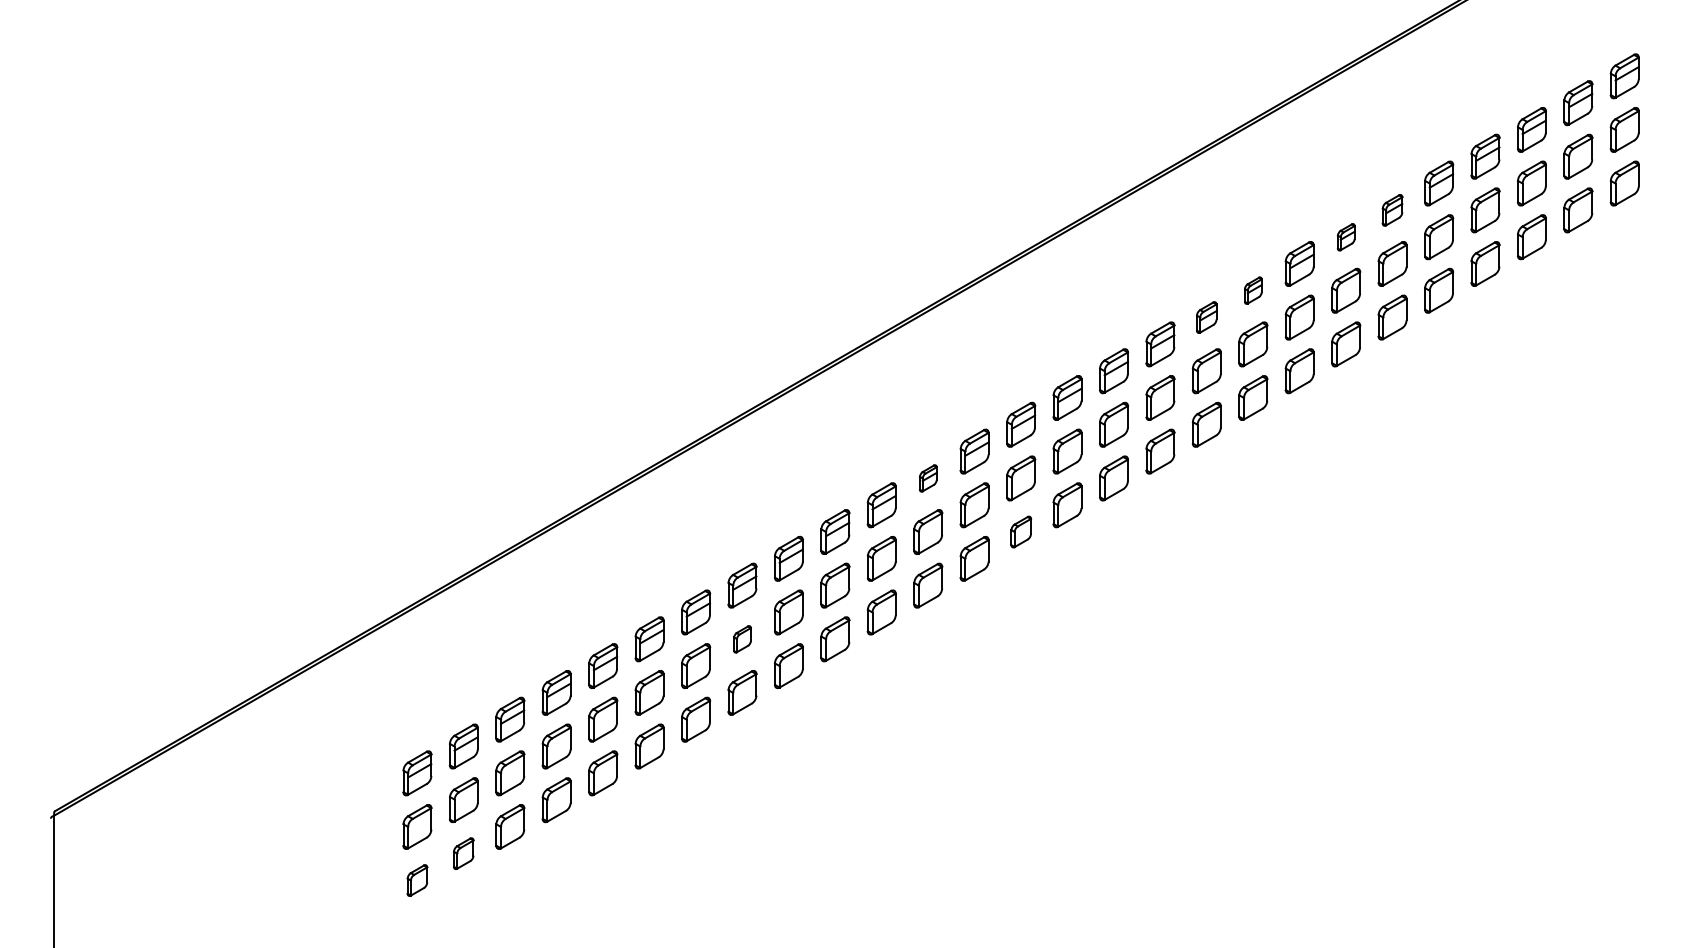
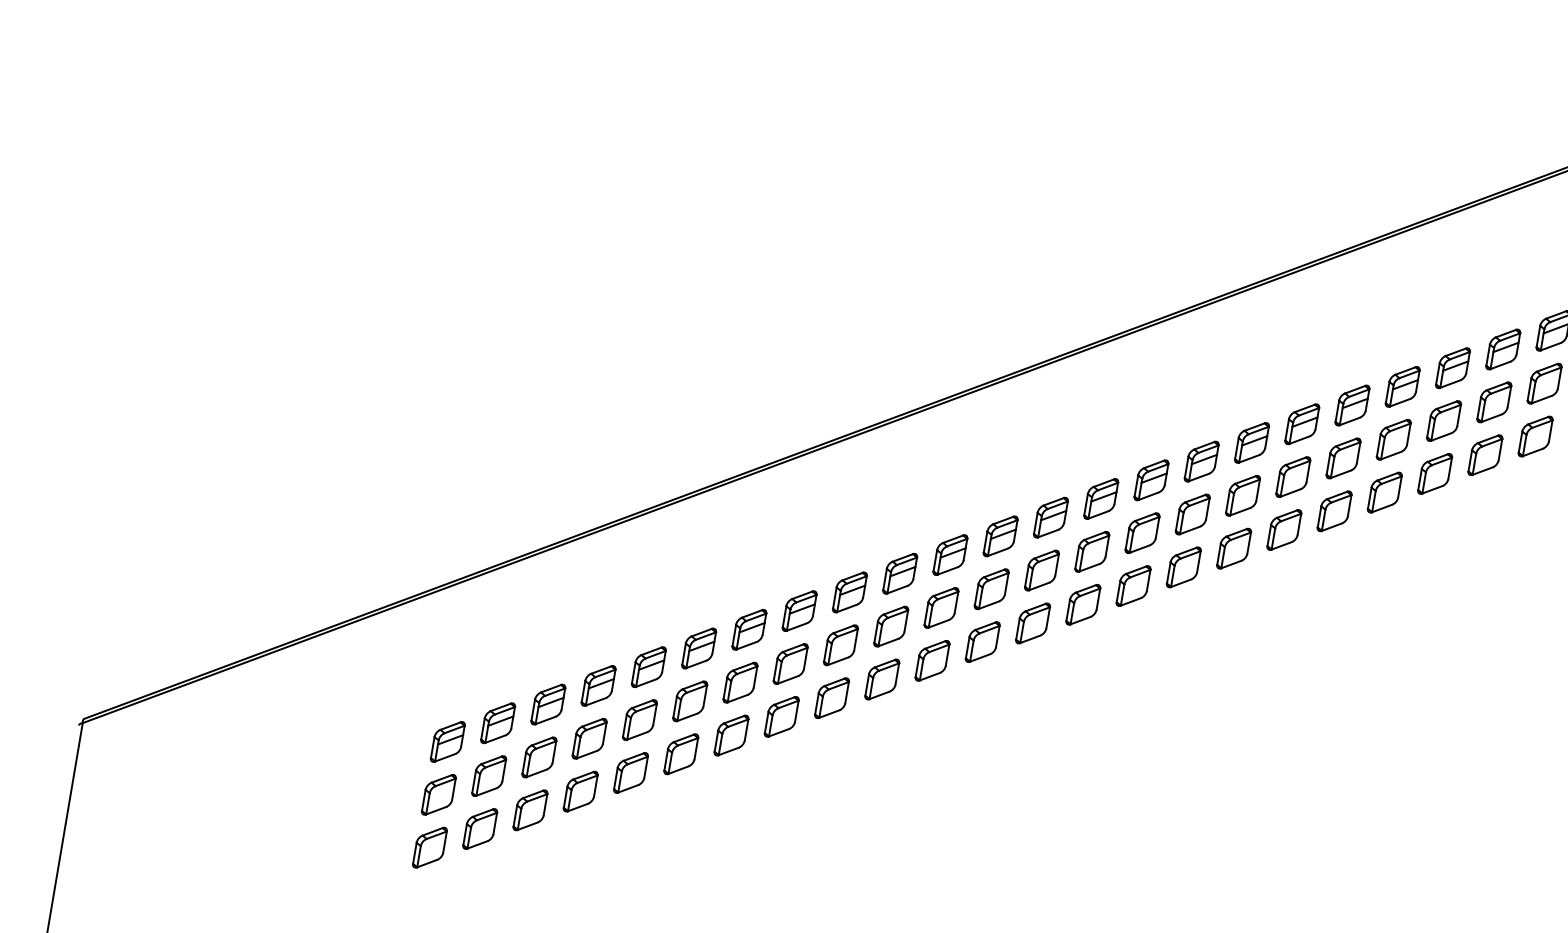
part: (1392, 210) -> (1503, 349), size x1.43
part: (1346, 237) -> (1453, 368), size x1.67
part: (1253, 290) -> (1352, 405), size x1.67
part: (1206, 317) -> (1301, 424), size x1.43
part: (928, 478) -> (1000, 536), size x1.67
part: (1021, 531) -> (1083, 604), size x1.43
part: (742, 639) -> (790, 664), size x1.67
part: (463, 853) -> (479, 828), size x1.43
part: (417, 880) -> (430, 847), size x1.43

